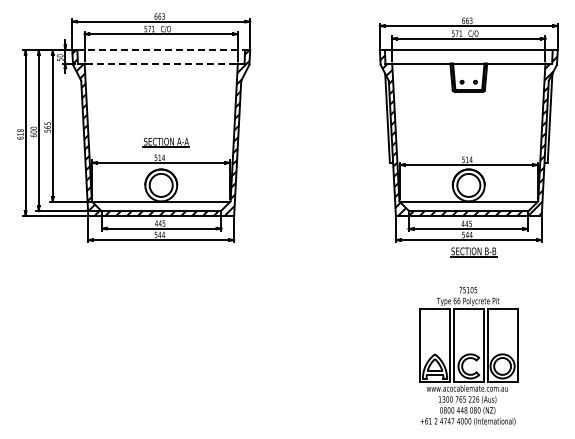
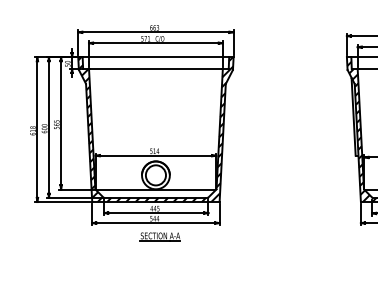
line: (161, 50) -> (156, 57), dashed -> solid
line: (161, 63) -> (156, 68), dashed -> solid
part: (165, 142) -> (159, 236), moved

